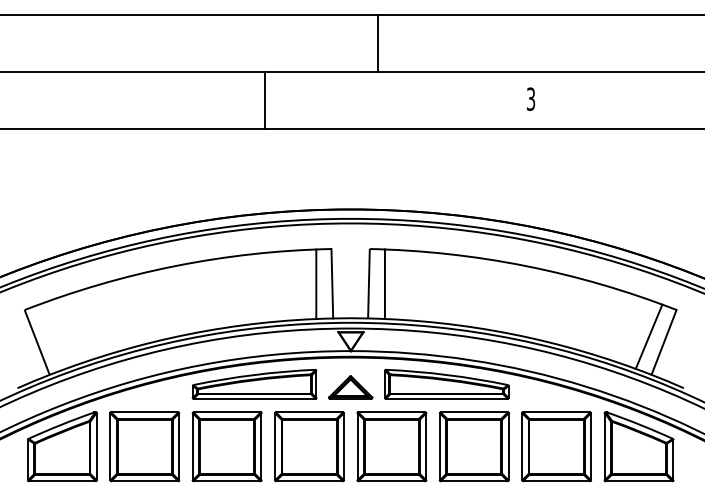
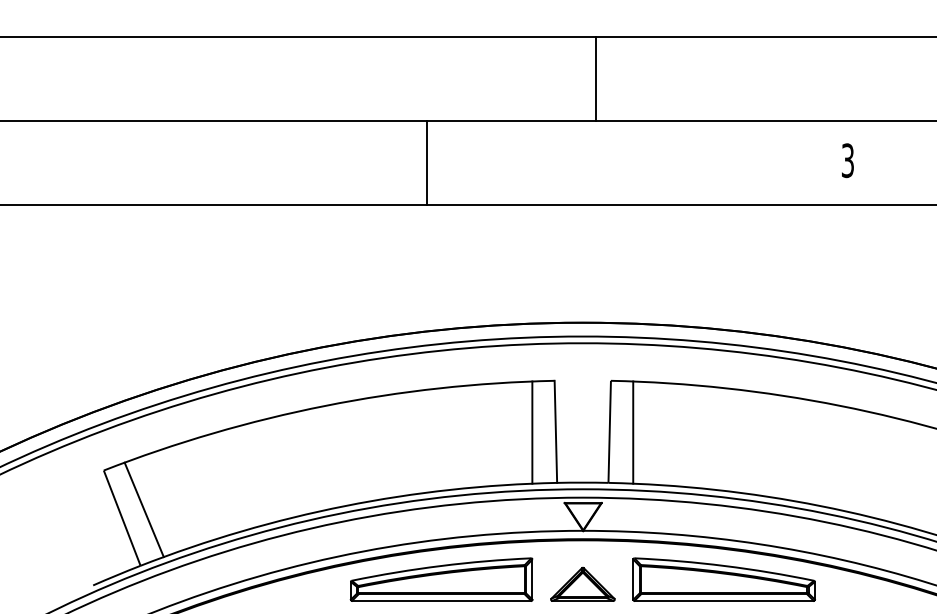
line: (378, 43) -> (595, 78), moved
line: (264, 100) -> (426, 162), moved
line: (51, 336) -> (143, 509), added

